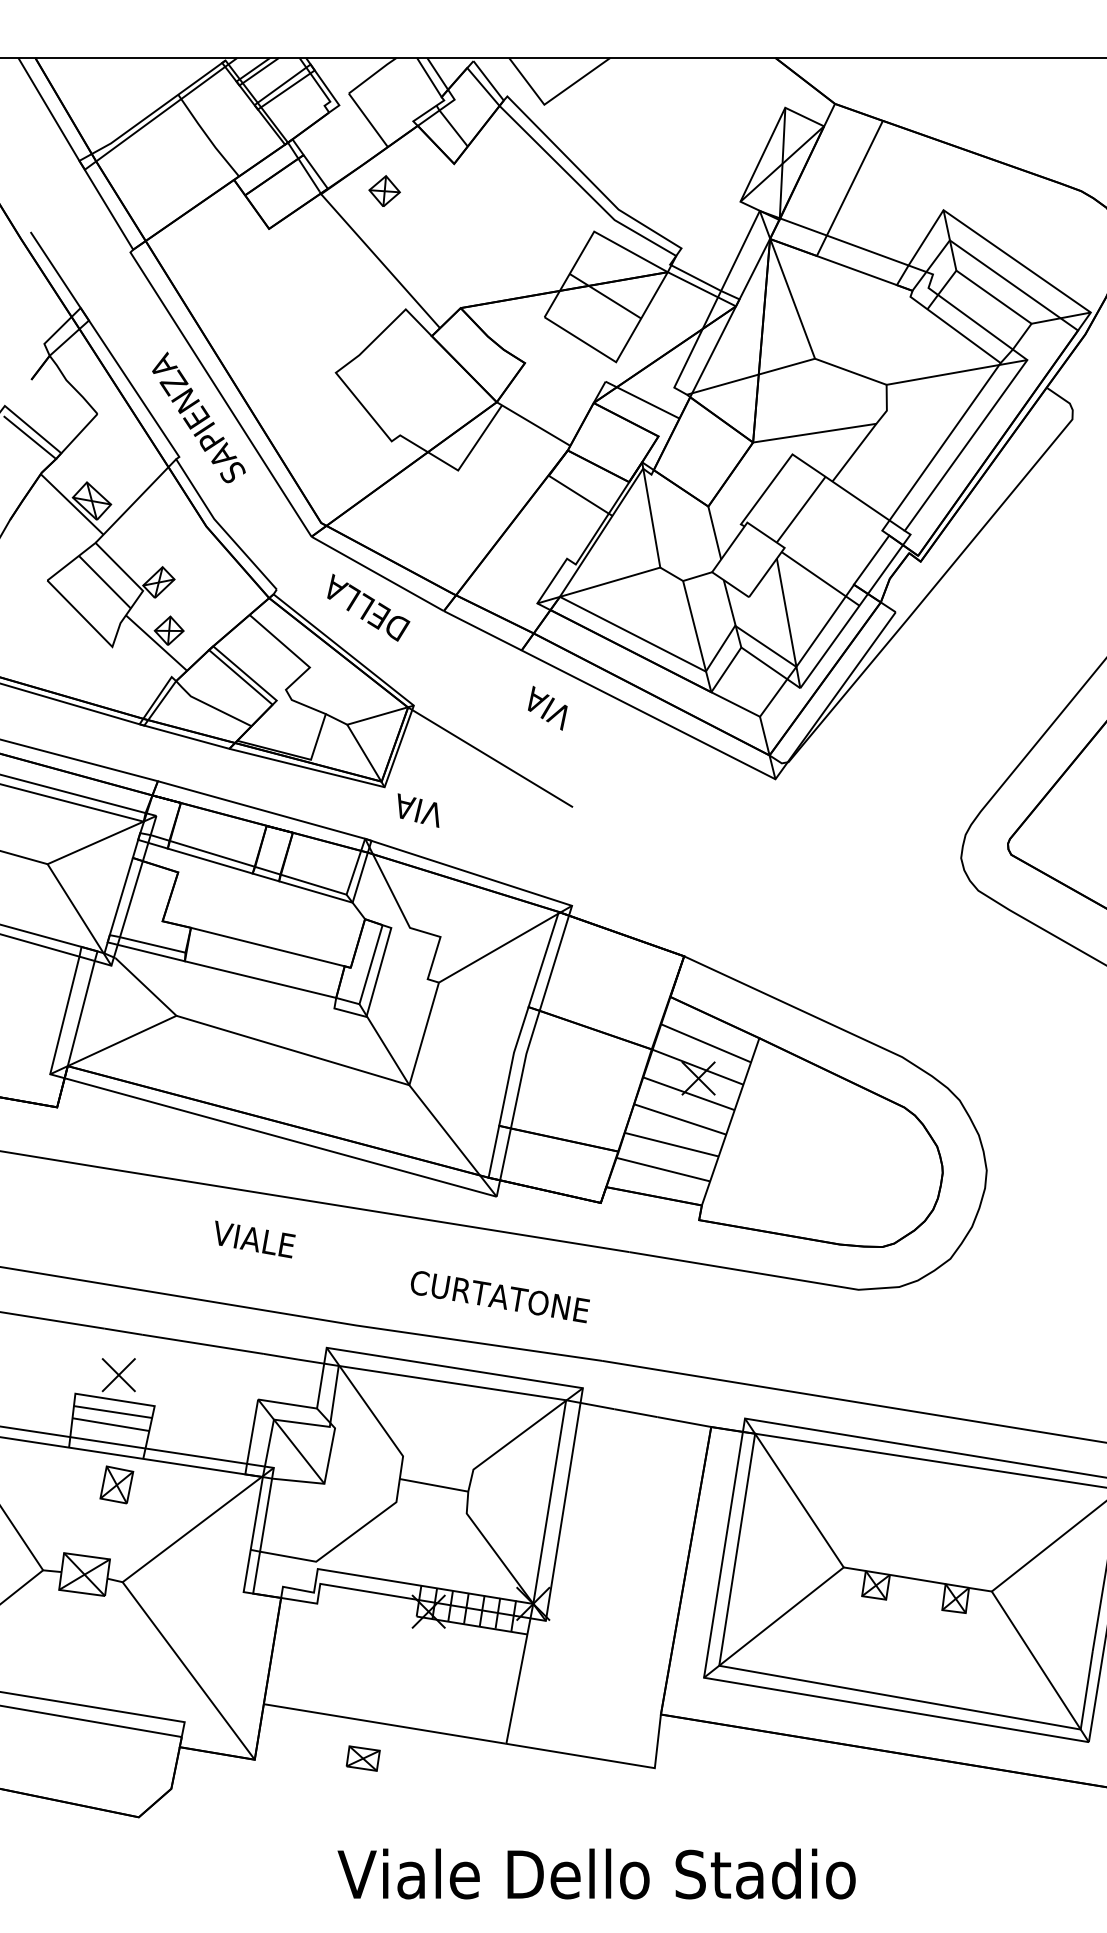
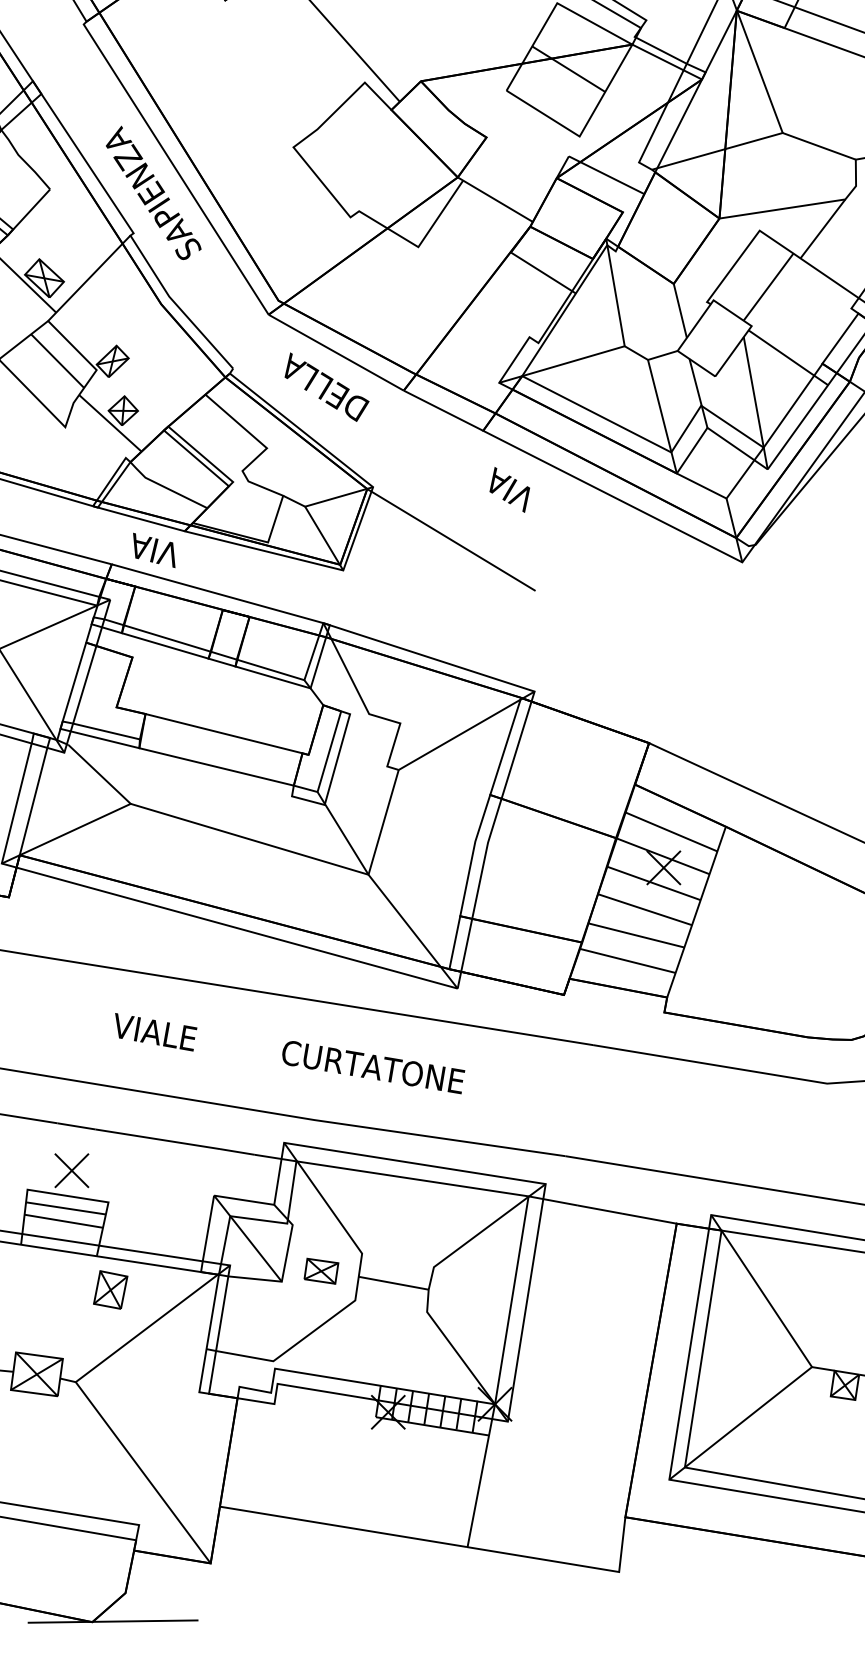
text: (418, 810) -> (154, 550), moved
text: (255, 1239) -> (156, 1032), moved
text: (499, 1297) -> (372, 1067), moved
part: (116, 1484) -> (110, 1289), moved
part: (362, 1758) -> (320, 1271), moved
line: (158, 1816) -> (112, 1621), added

